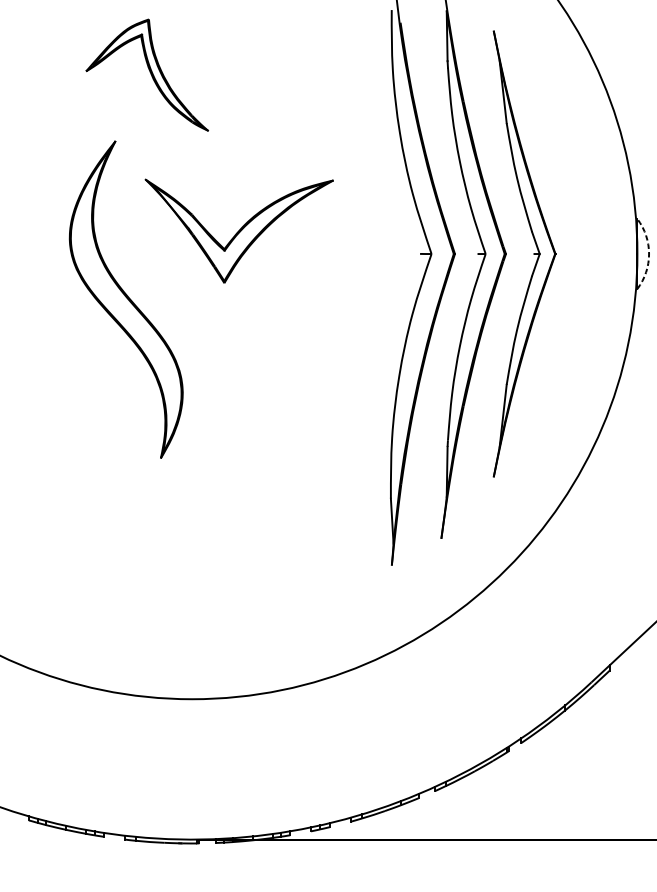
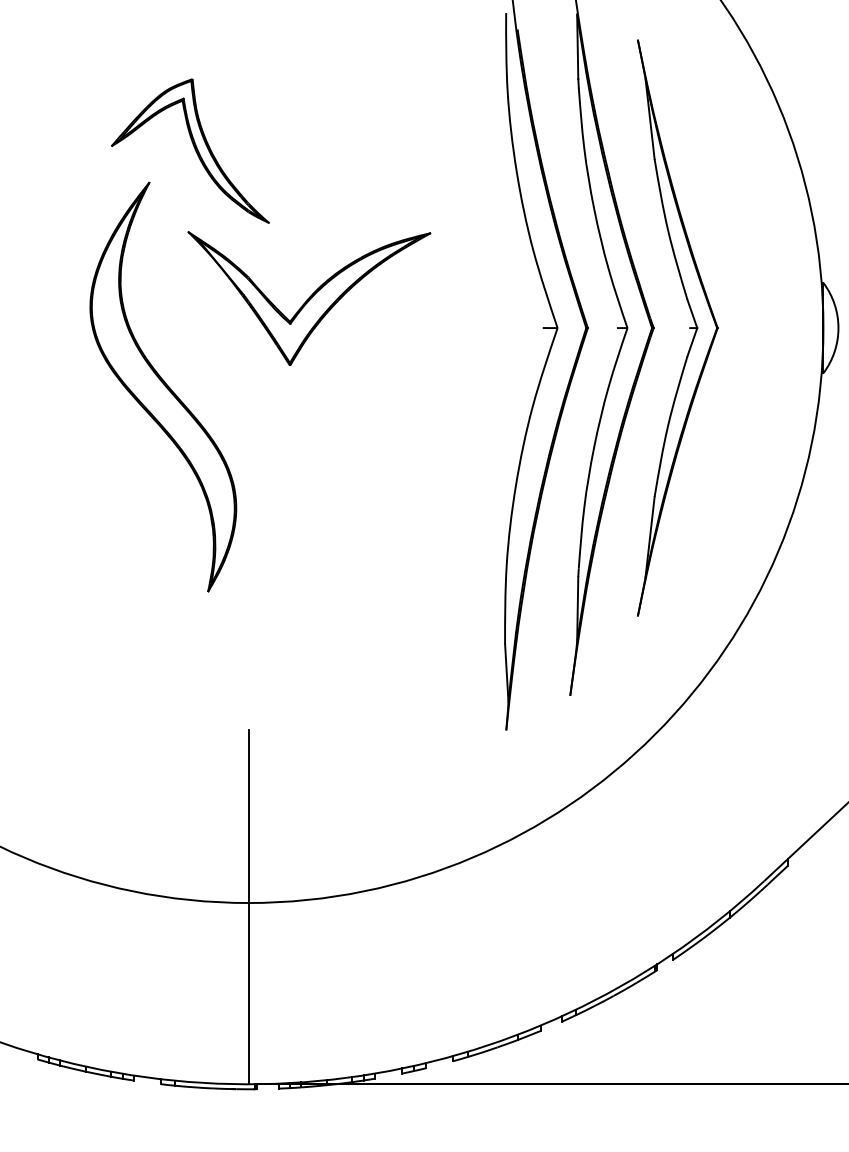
part: (147, 74) -> (190, 150), moved
arc: (649, 254) -> (838, 328), dashed -> solid
line: (192, 702) -> (248, 907), added

